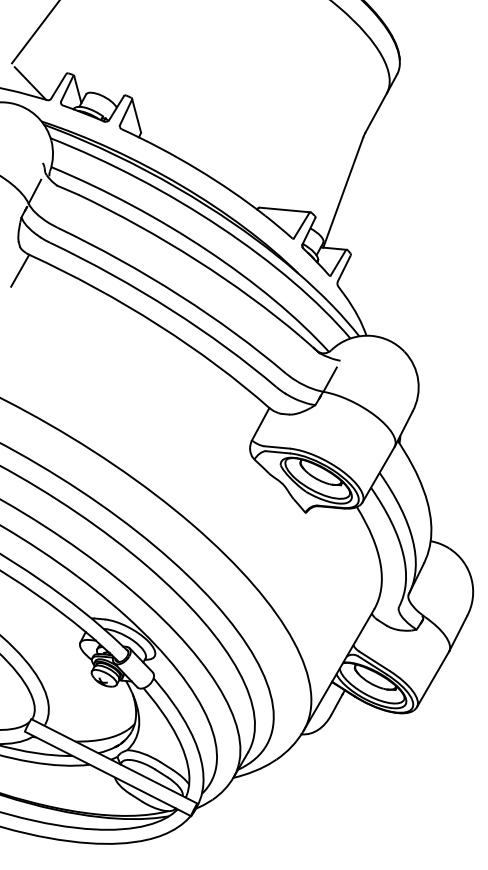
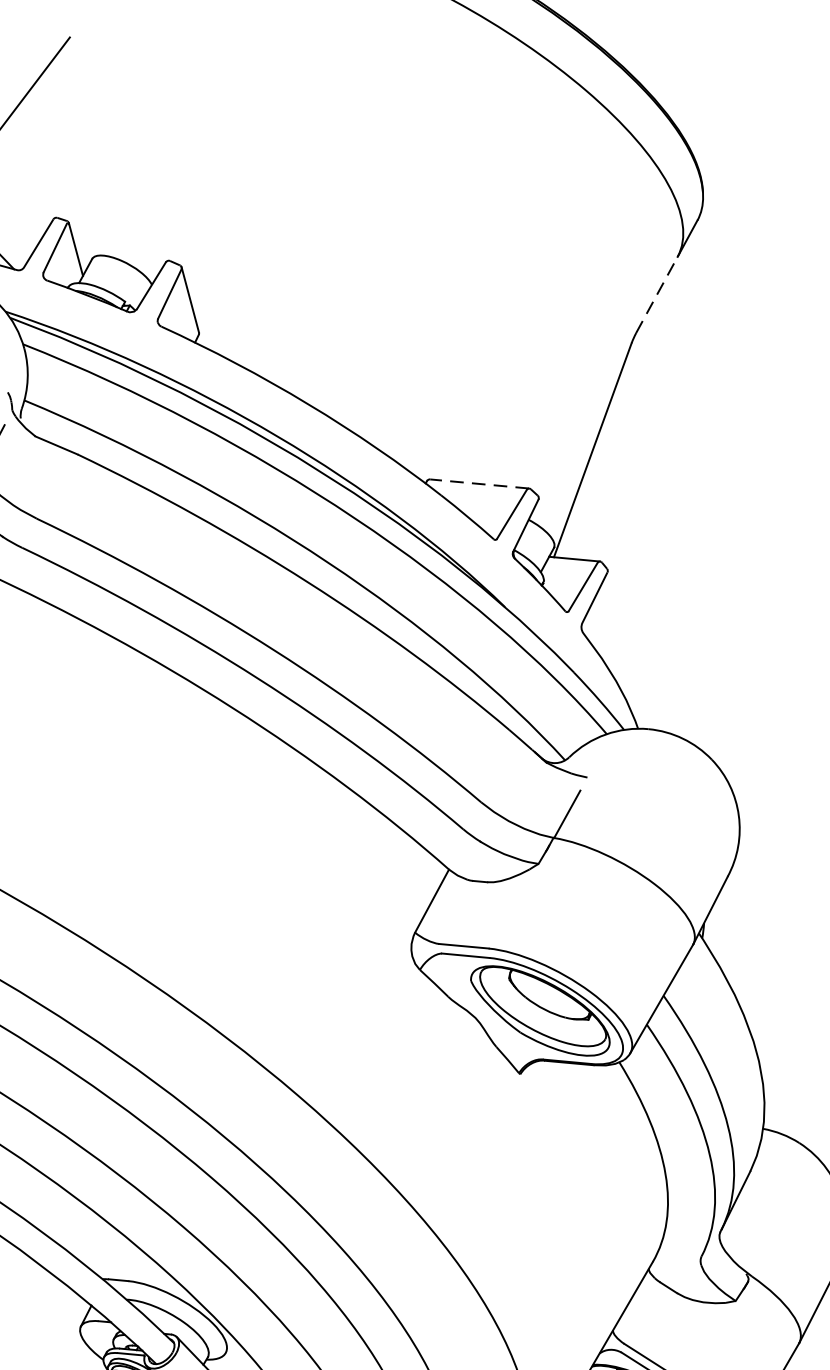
line: (376, 112) -> (657, 294), solid -> dashed
line: (284, 209) -> (478, 482), solid -> dashed

